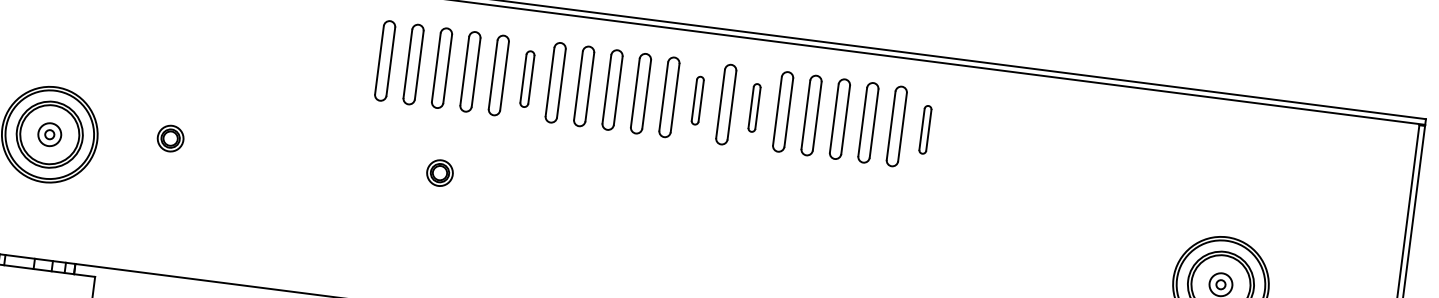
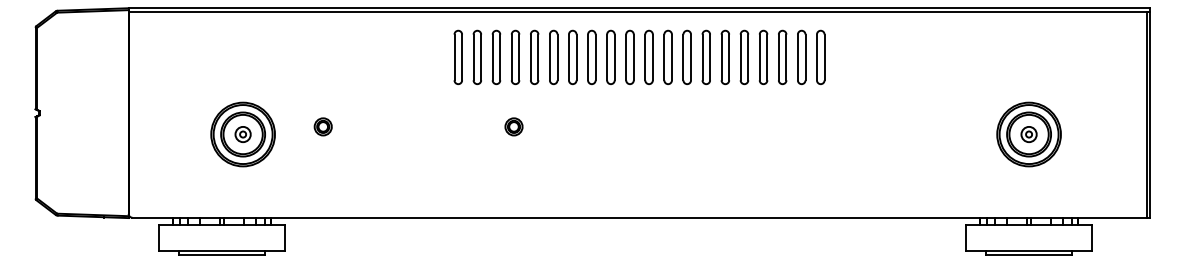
part: (526, 79) -> (553, 57), size x1.43
part: (697, 99) -> (667, 56), size x1.67
part: (753, 106) -> (705, 56), size x1.67
part: (925, 128) -> (820, 56), size x1.67
part: (439, 172) -> (513, 126), moved

